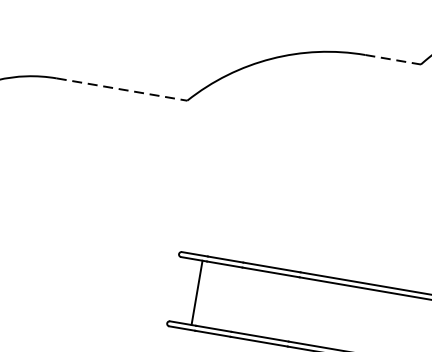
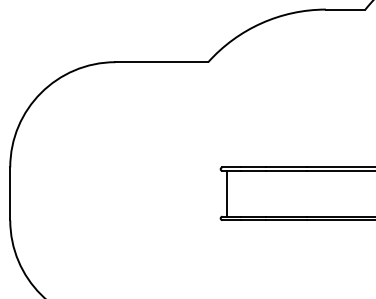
line: (392, 59) -> (345, 9), dashed -> solid
line: (122, 90) -> (162, 62), dashed -> solid
line: (196, 292) -> (226, 193), moved

